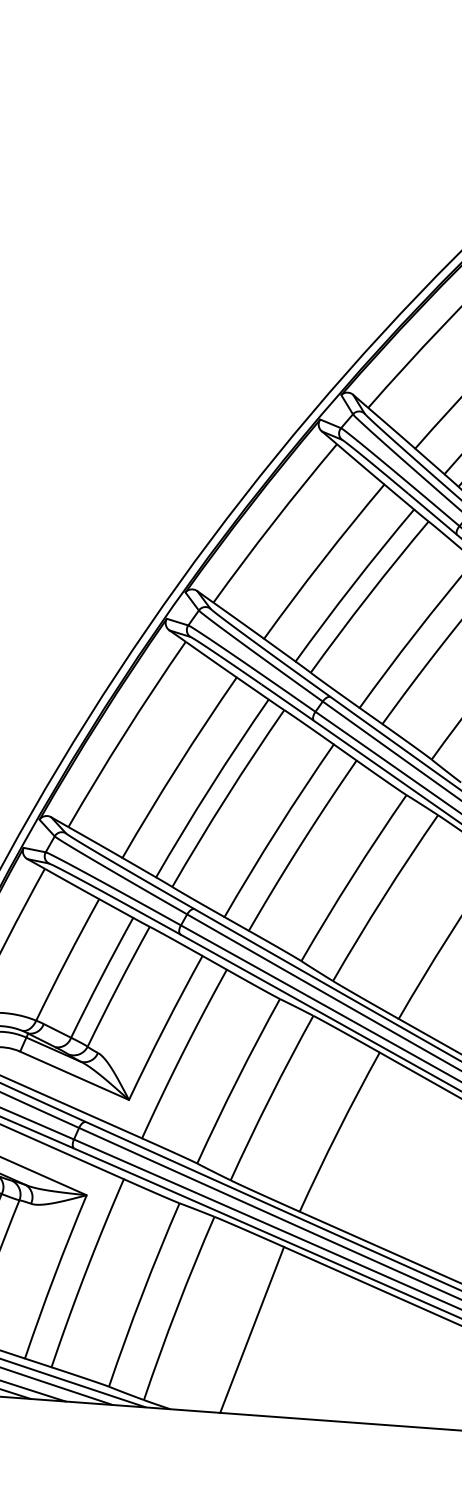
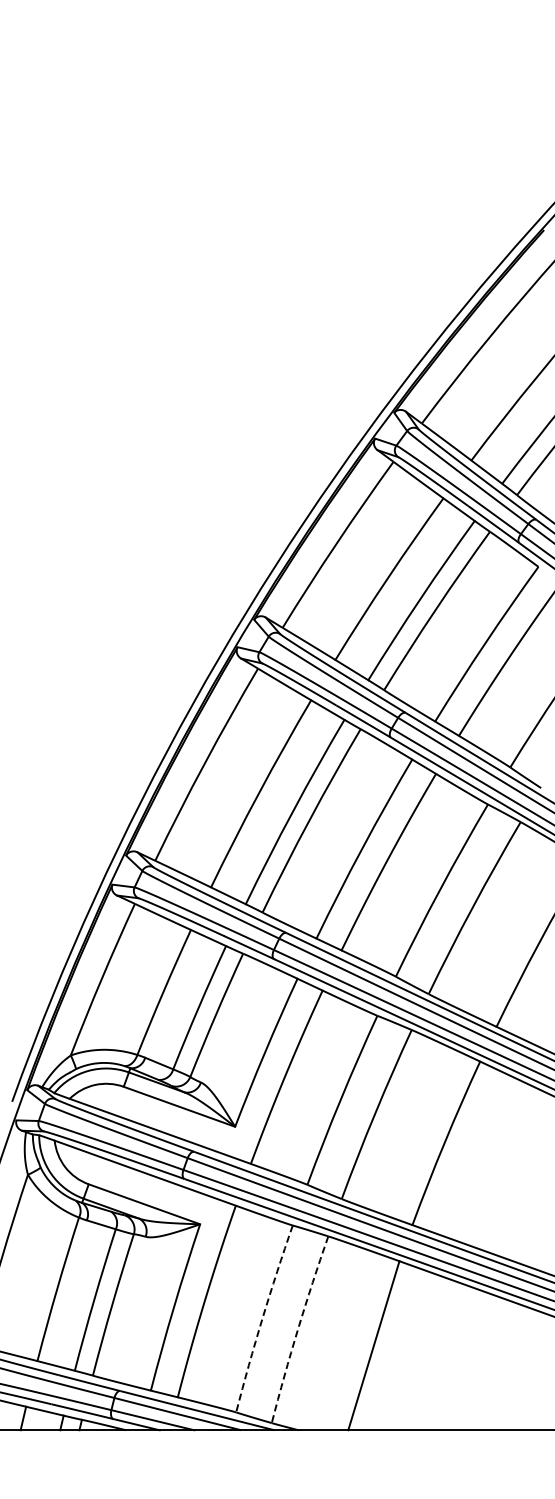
arc: (142, 1294) -> (262, 1318), solid -> dashed
arc: (177, 1308) -> (298, 1329), solid -> dashed

